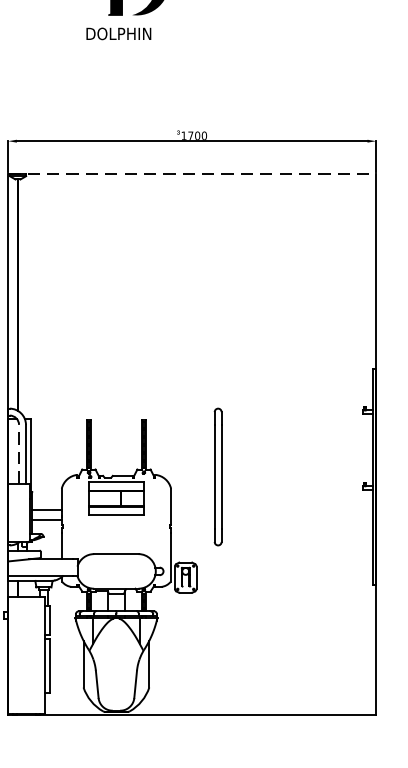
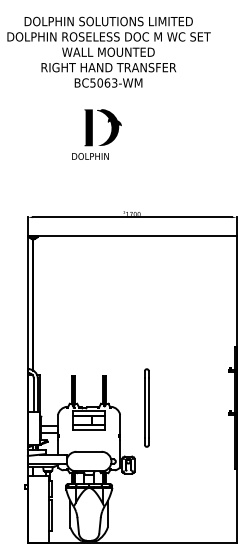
line: (192, 174) -> (132, 236), dashed -> solid
line: (18, 454) -> (33, 395), dashed -> solid

